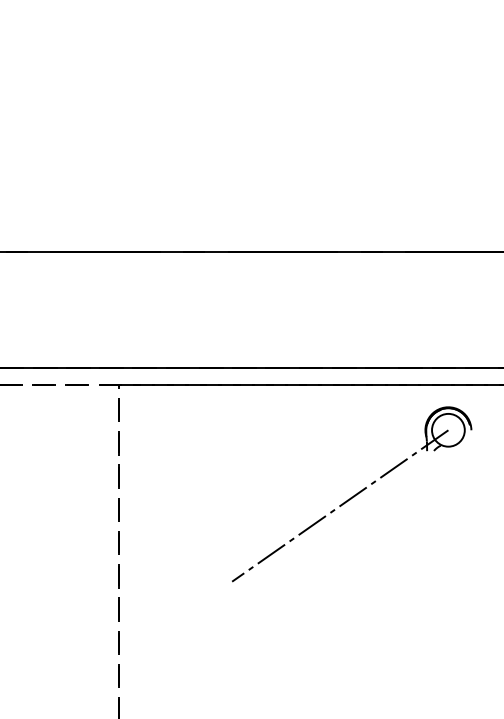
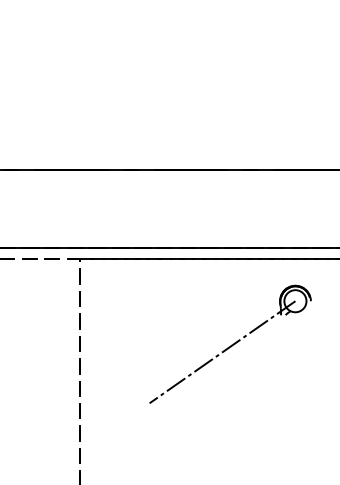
part: (352, 492) -> (230, 343), moved

